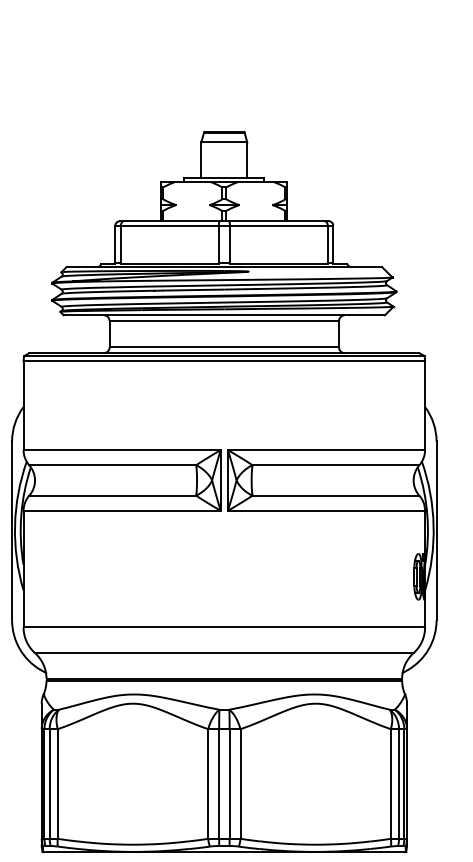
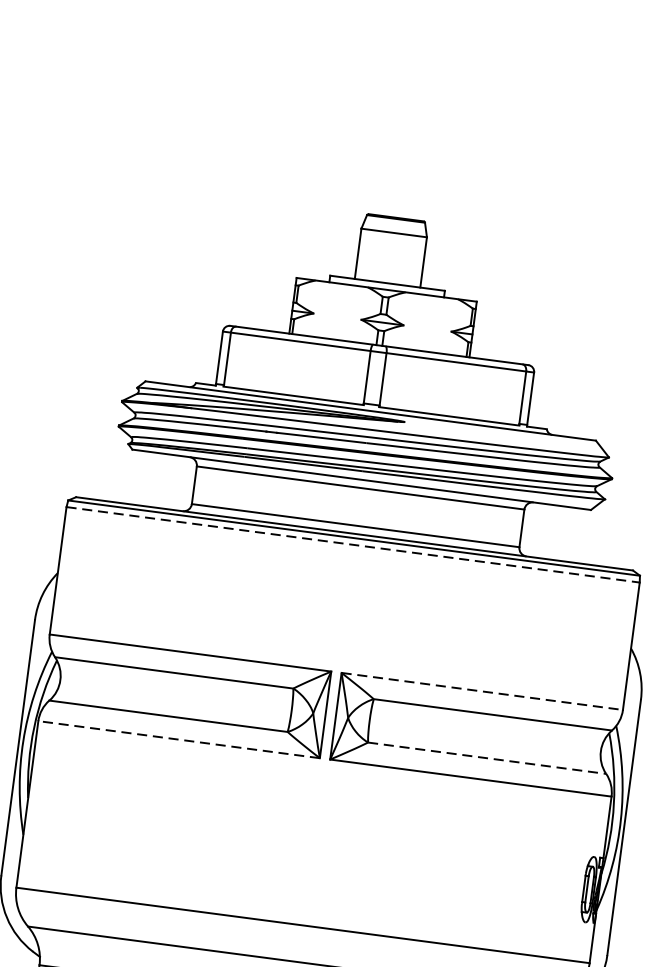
line: (224, 360) -> (353, 544), solid -> dashed
line: (326, 450) -> (482, 692), solid -> dashed
line: (336, 495) -> (487, 758), solid -> dashed
line: (122, 510) -> (179, 739), solid -> dashed

